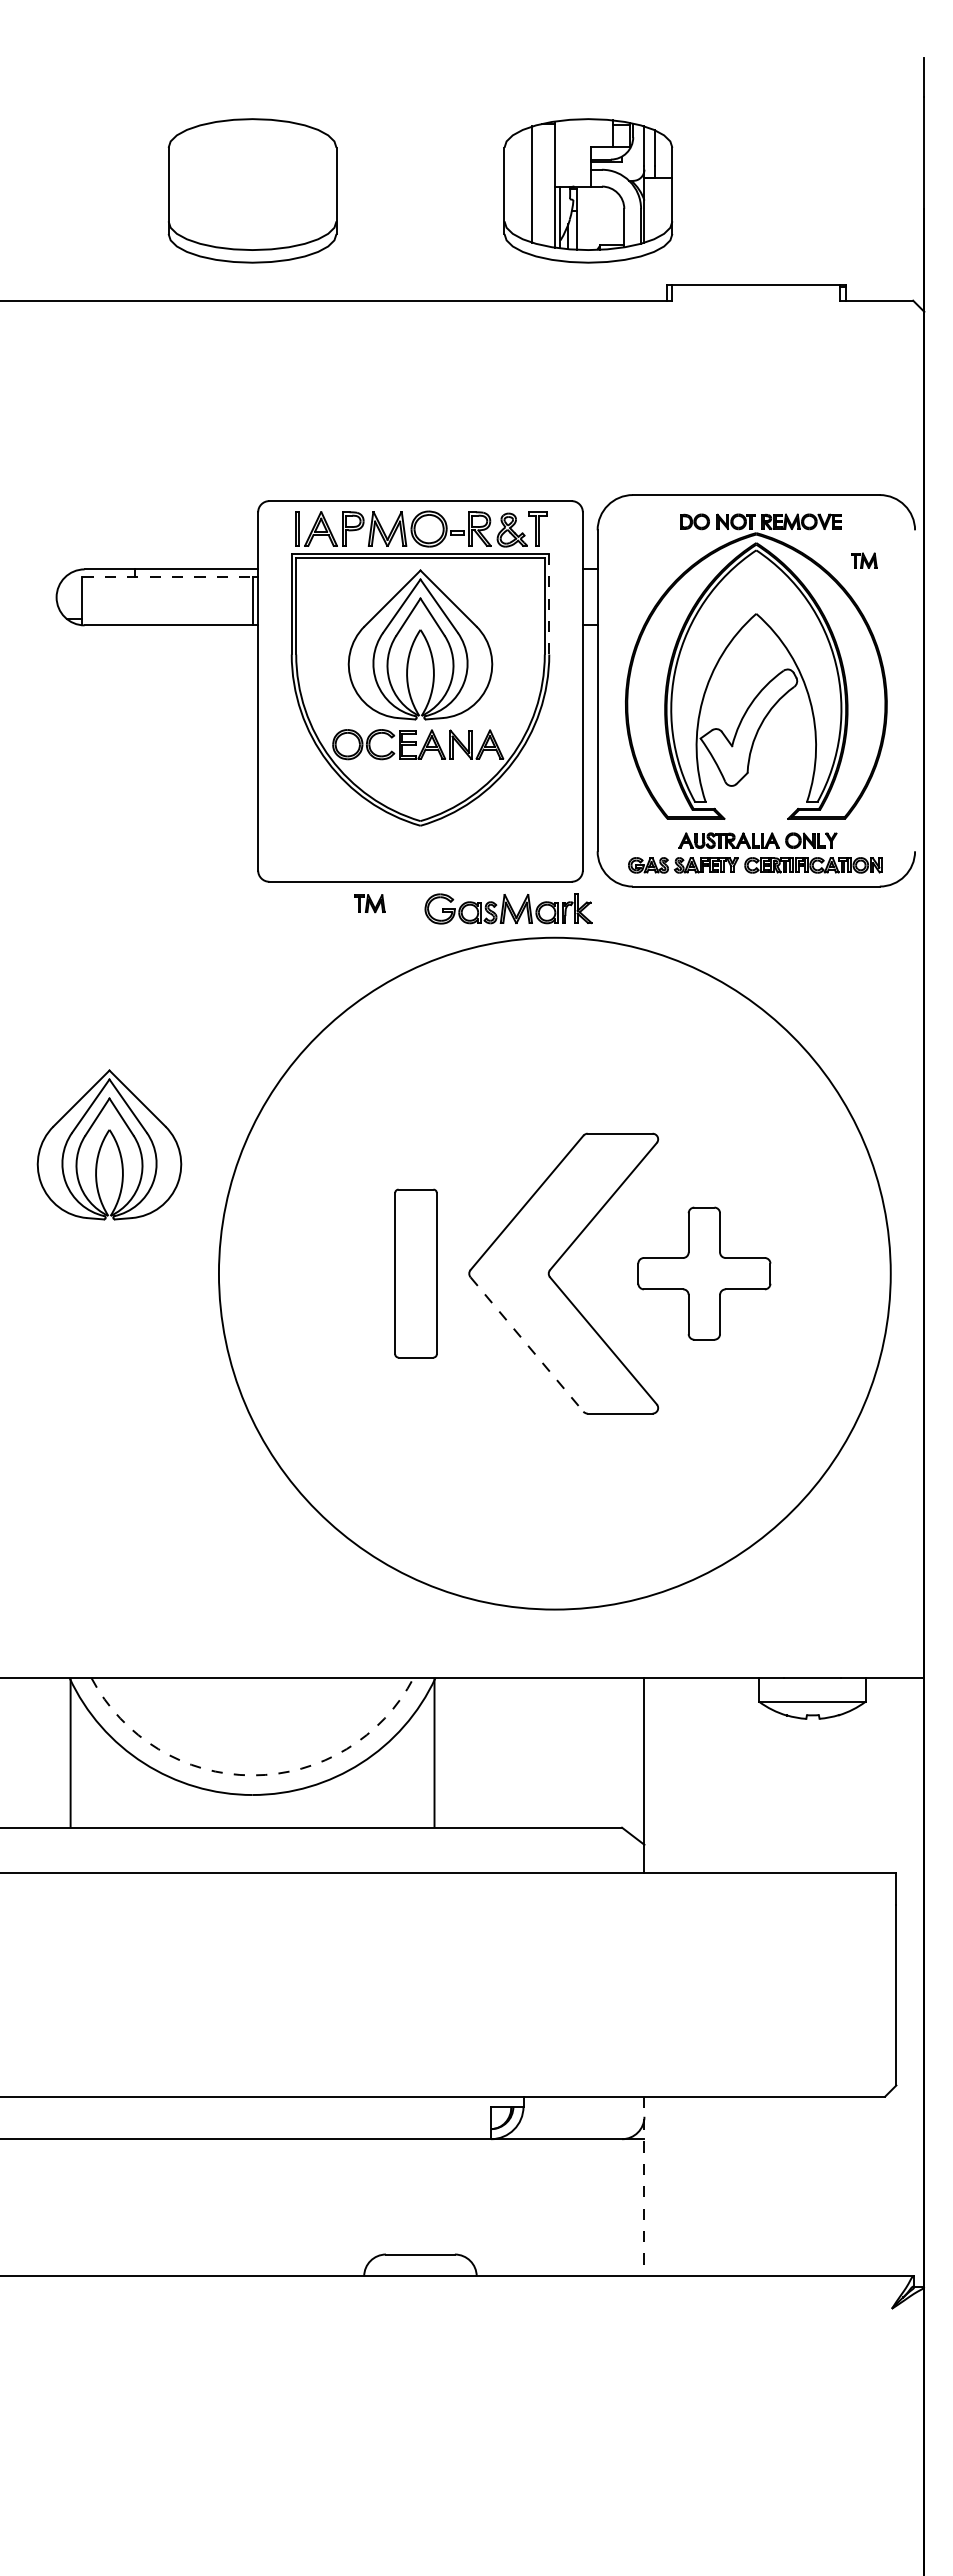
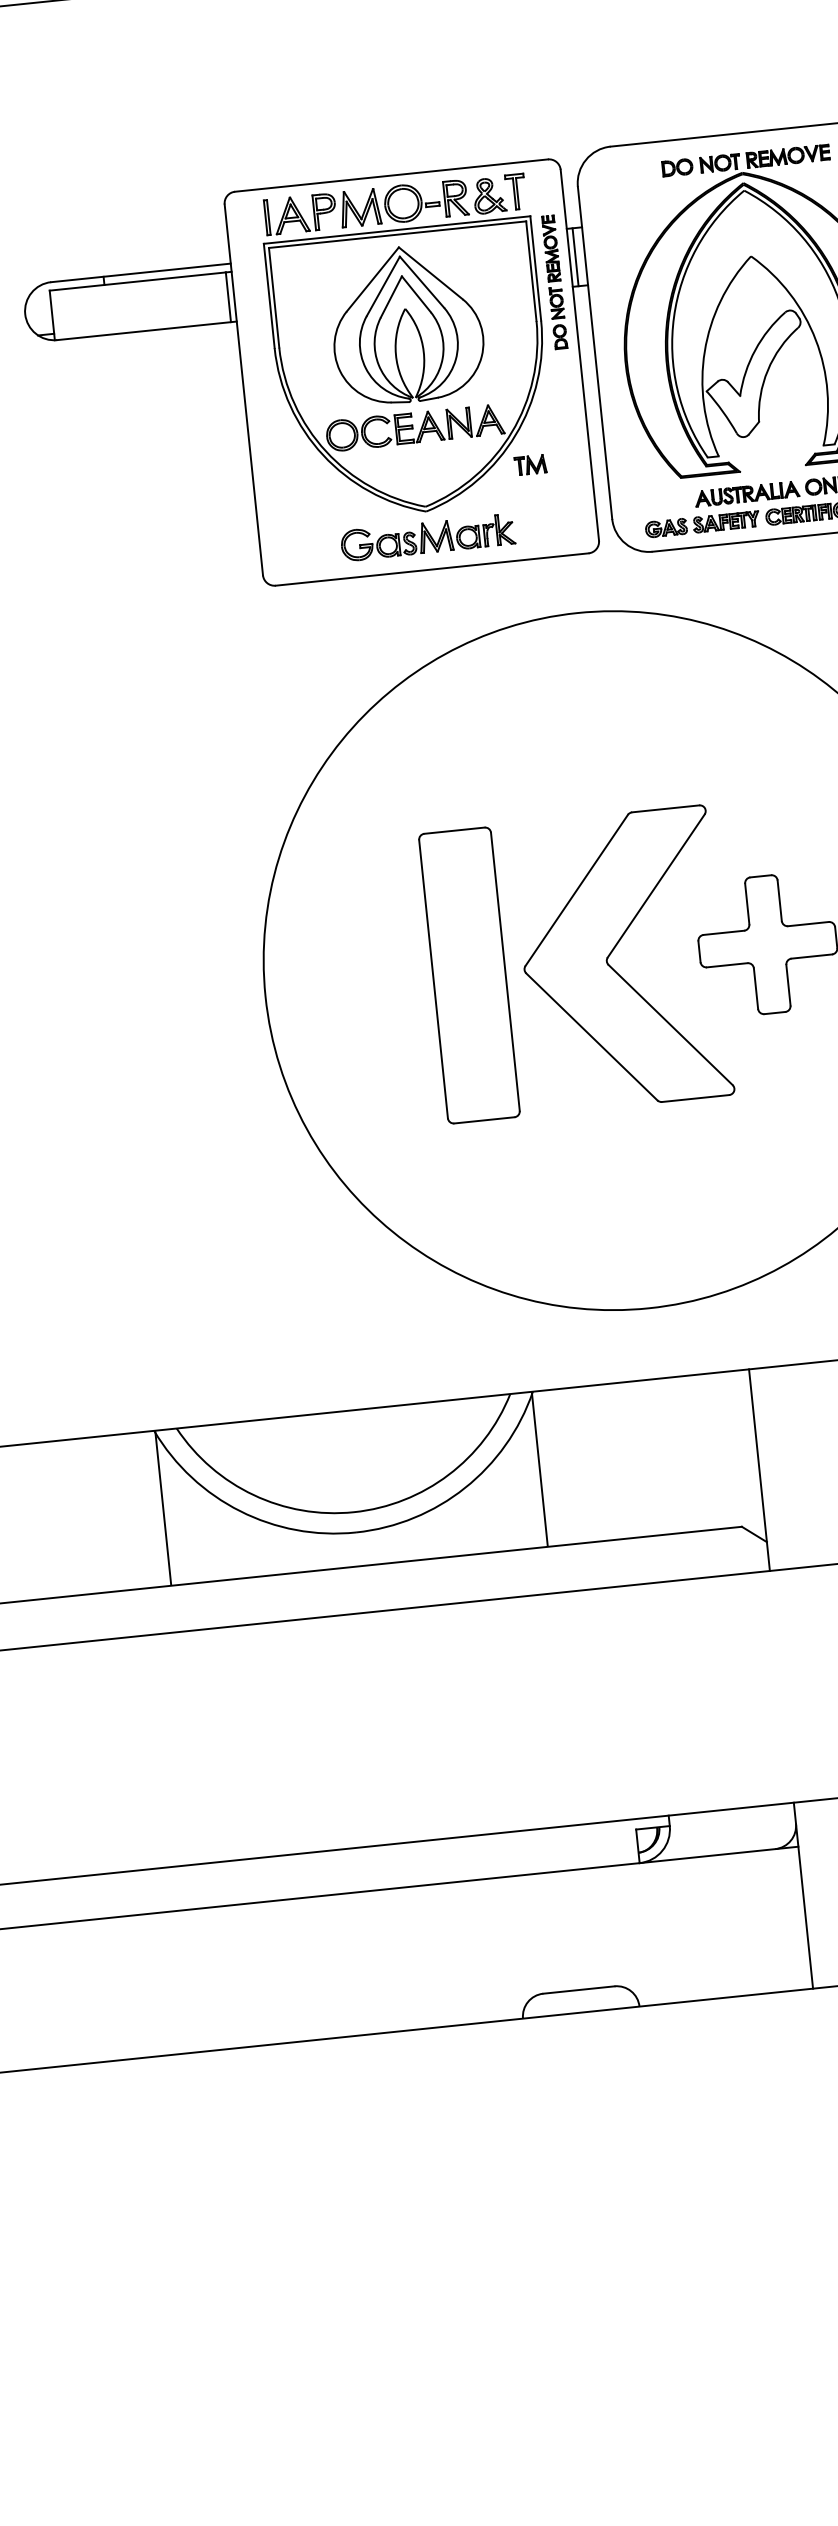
line: (167, 577) -> (137, 281), dashed -> solid
line: (588, 597) -> (575, 257), added
line: (549, 603) -> (535, 267), dashed -> solid
part: (565, 618) -> (554, 281), added
part: (369, 903) -> (530, 464), moved
part: (508, 908) -> (427, 537), moved
part: (109, 1144) -> (138, 874), removed
part: (415, 1273) -> (468, 975), size x1.67
line: (526, 1344) -> (591, 1037), dashed -> solid
arc: (252, 1775) -> (353, 1512), dashed -> solid
line: (644, 2186) -> (803, 1895), dashed -> solid

